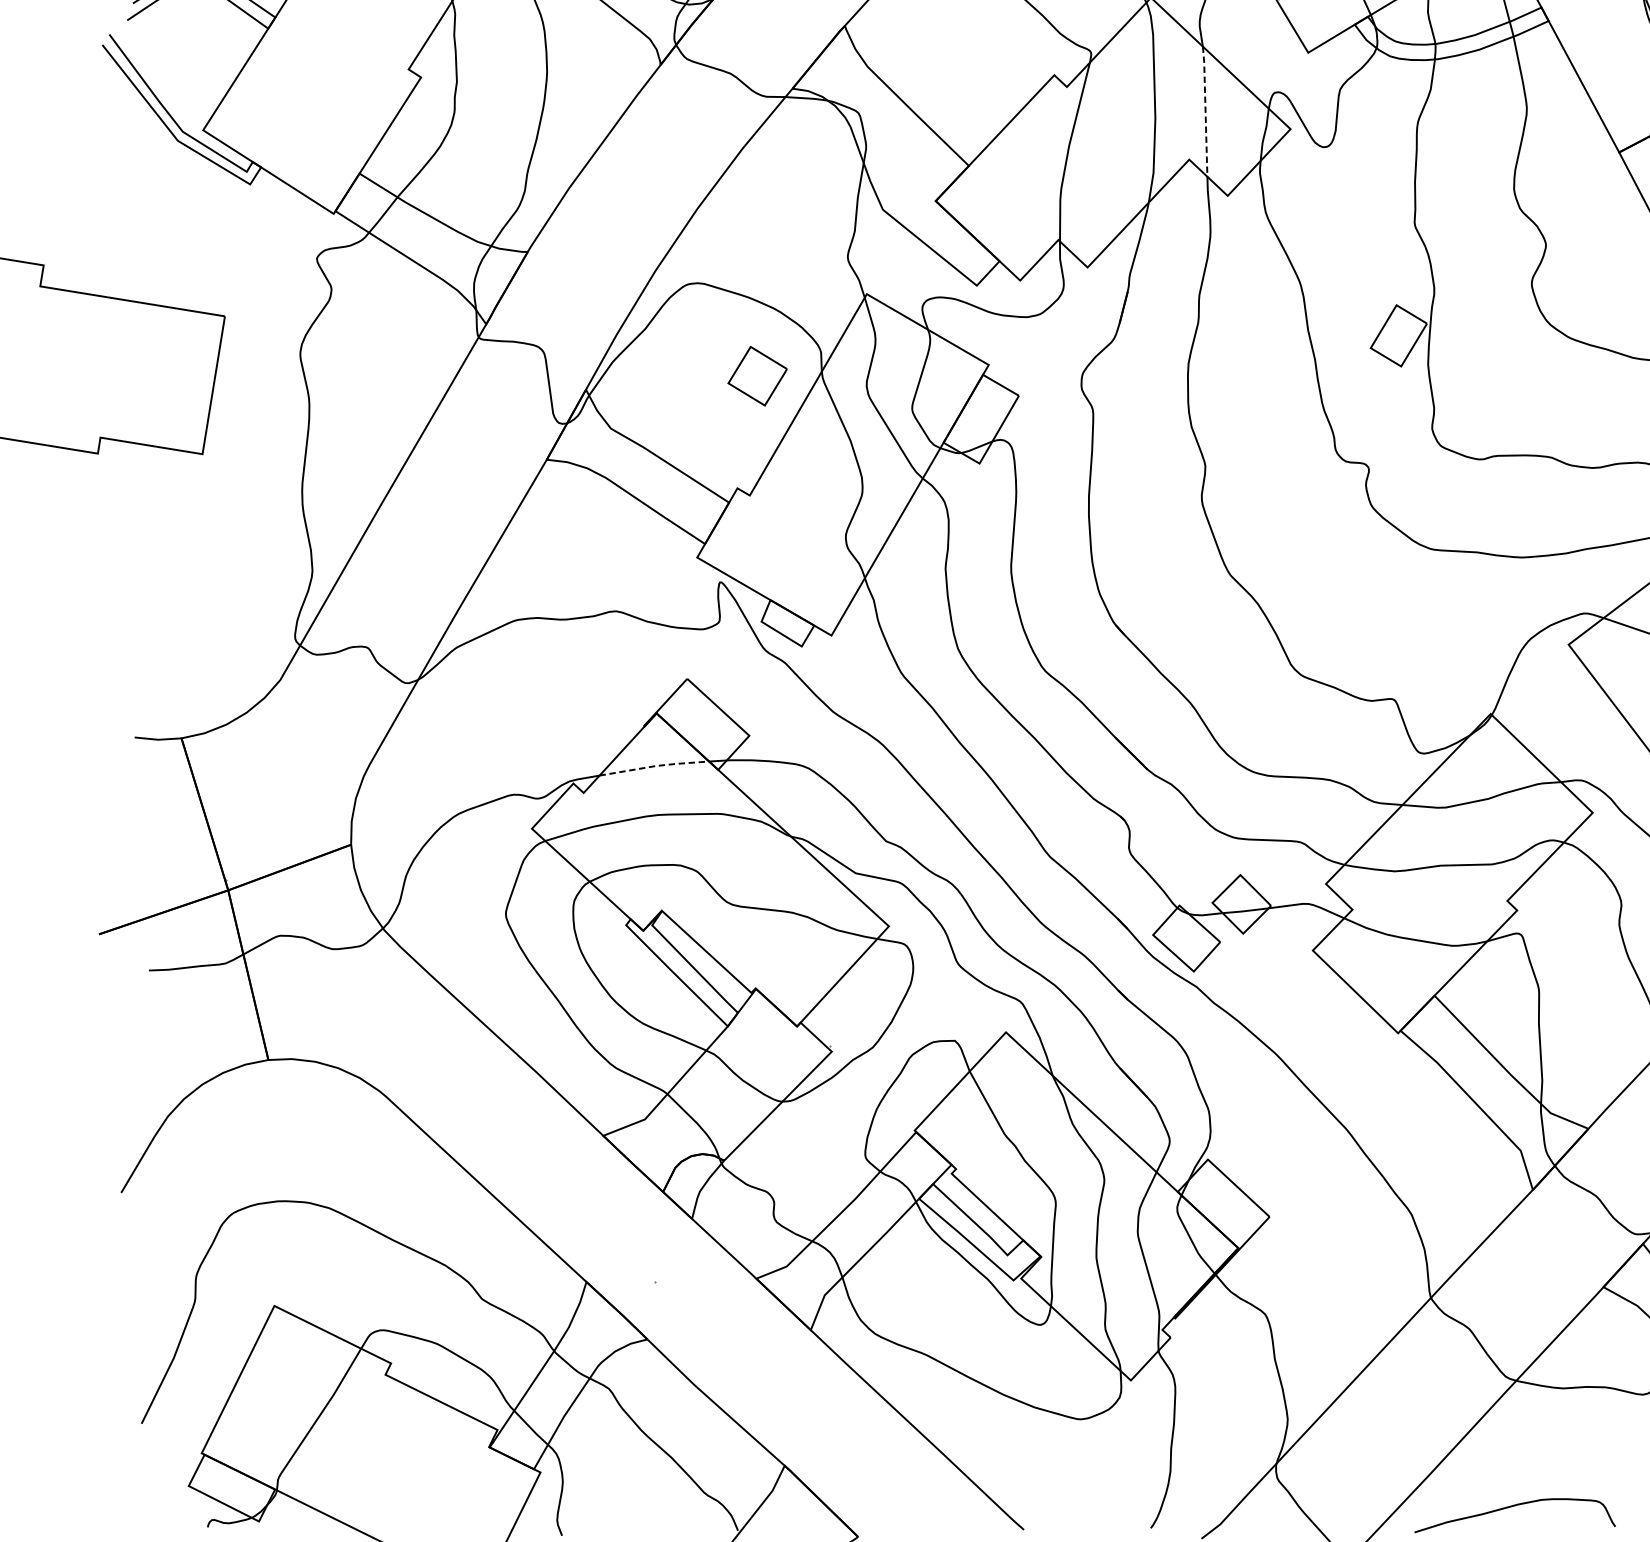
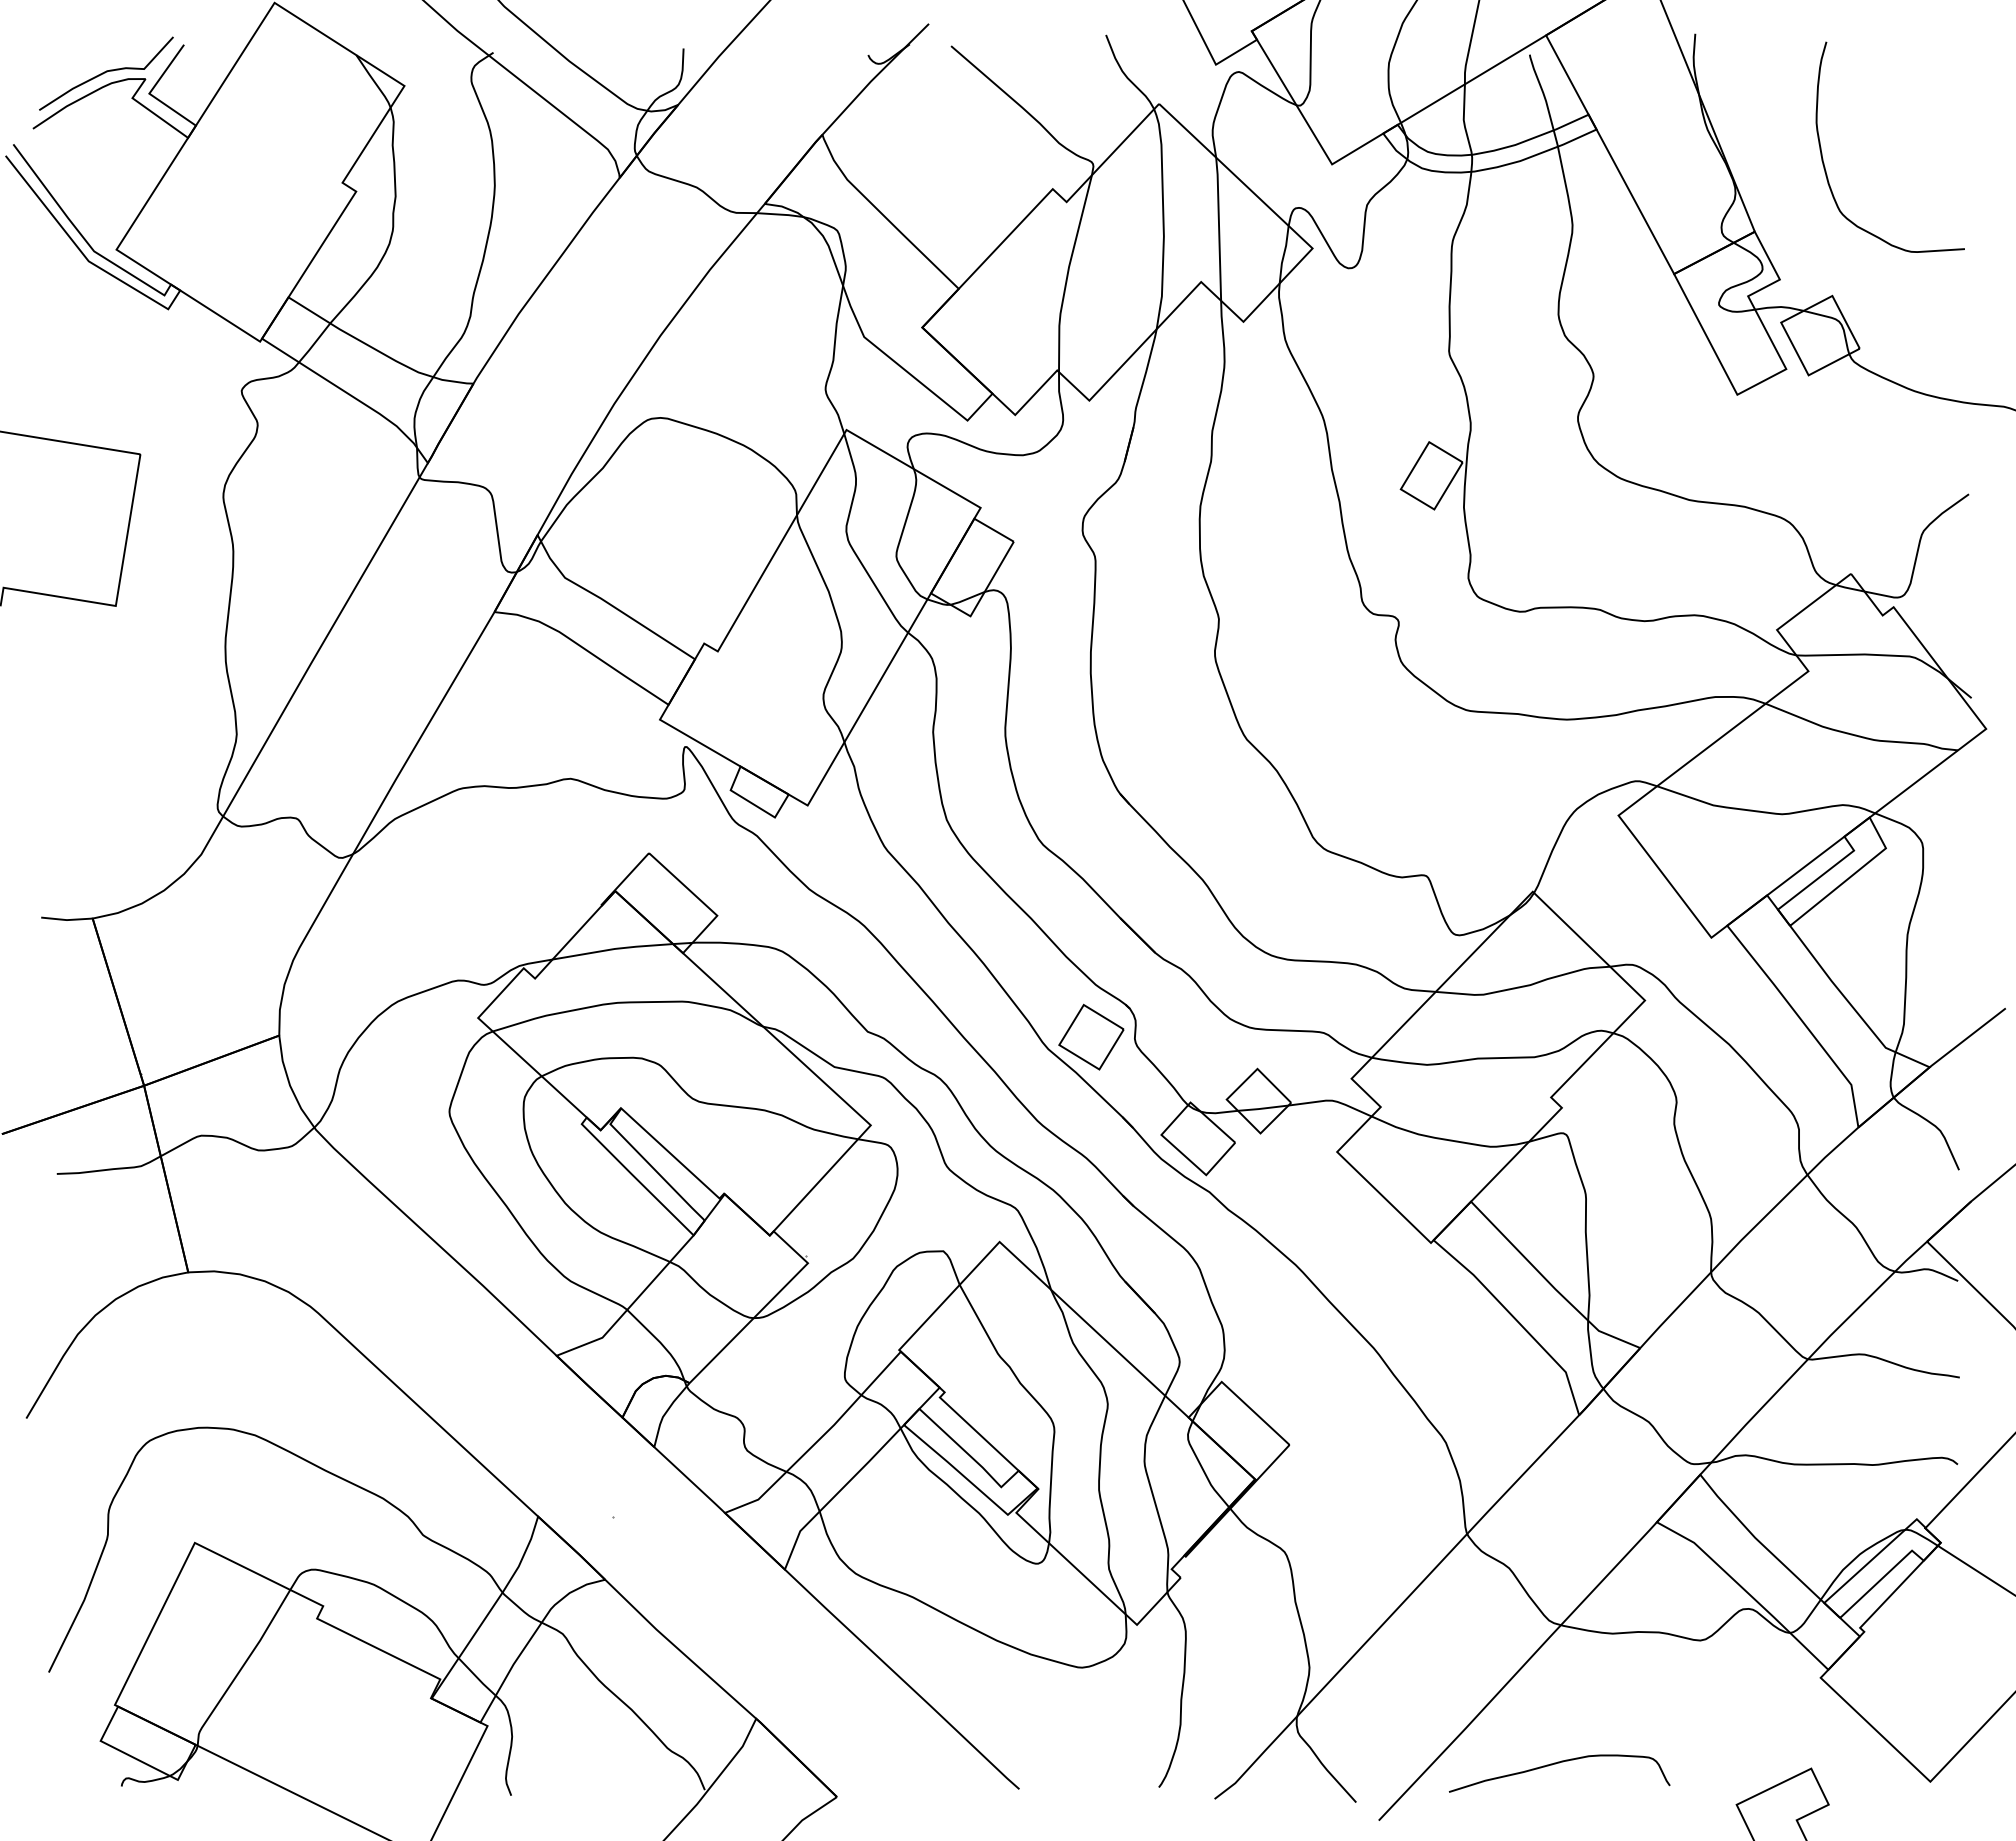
line: (1205, 111) -> (1219, 228), dashed -> solid
part: (757, 375) -> (1091, 1036), moved
line: (654, 766) -> (613, 949), dashed -> solid

